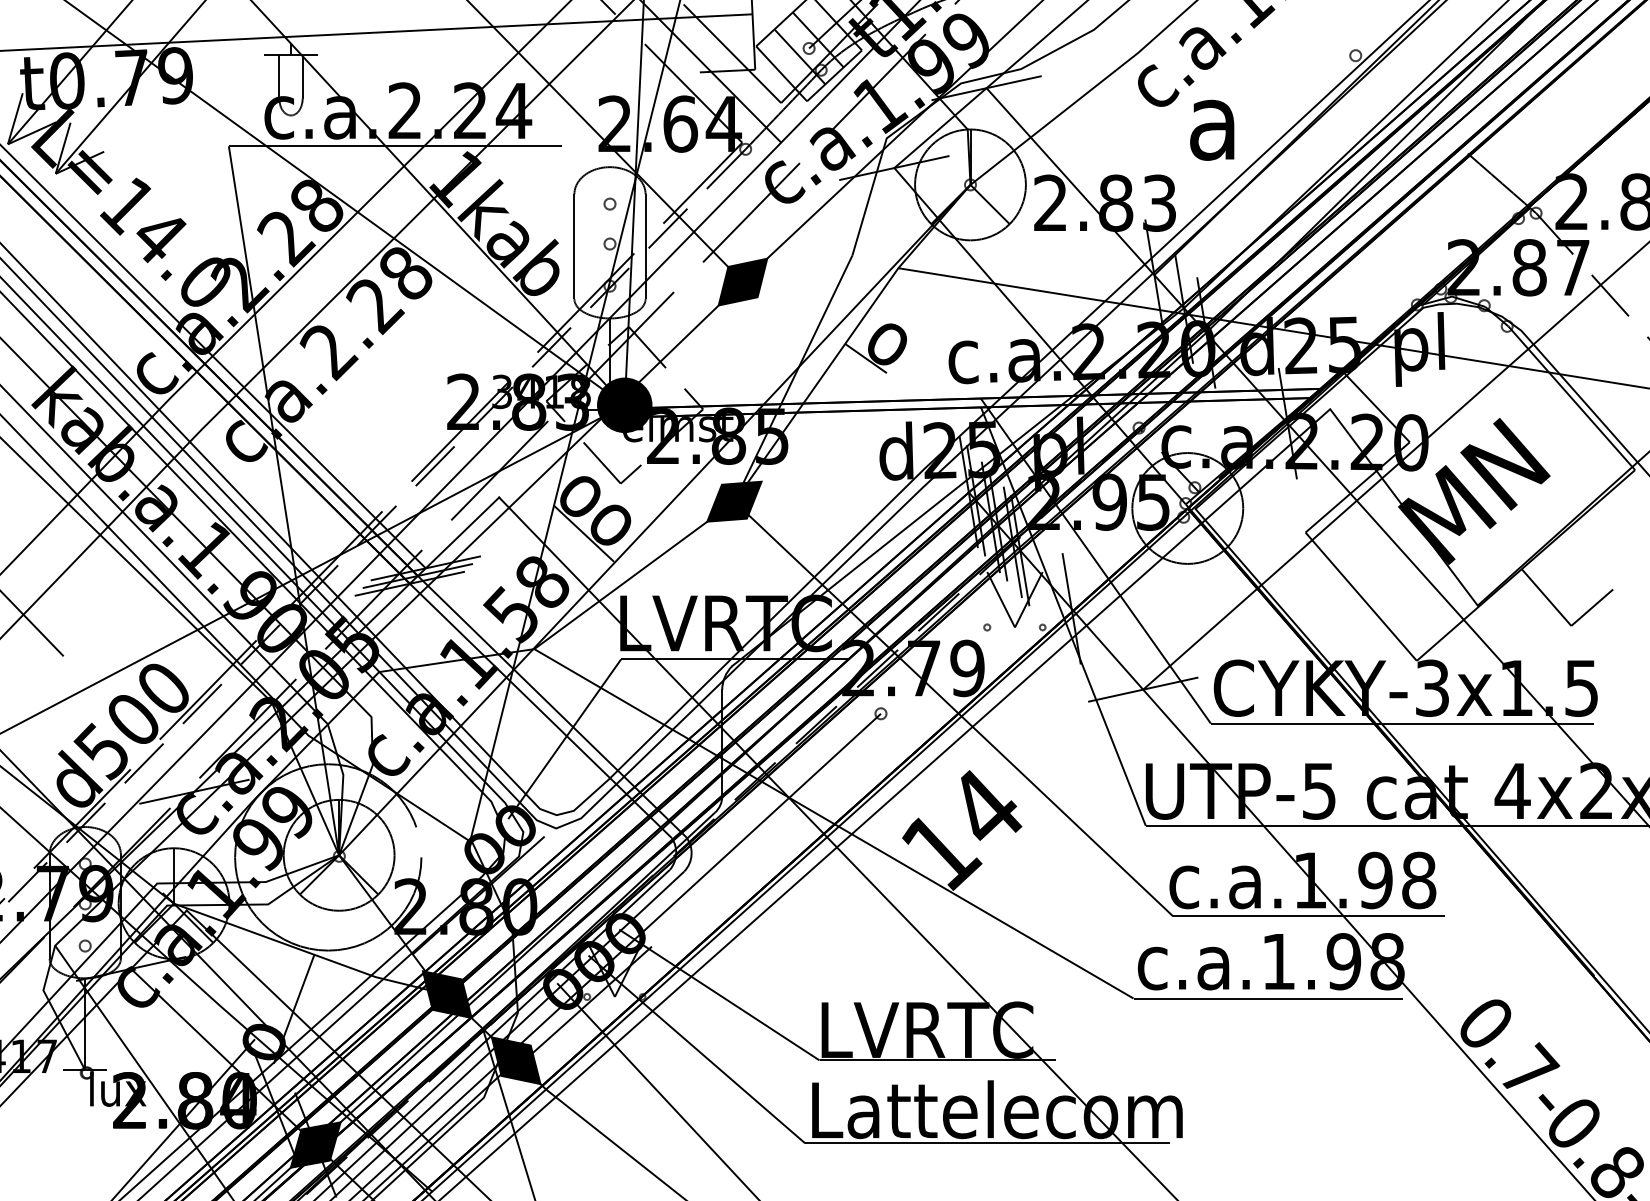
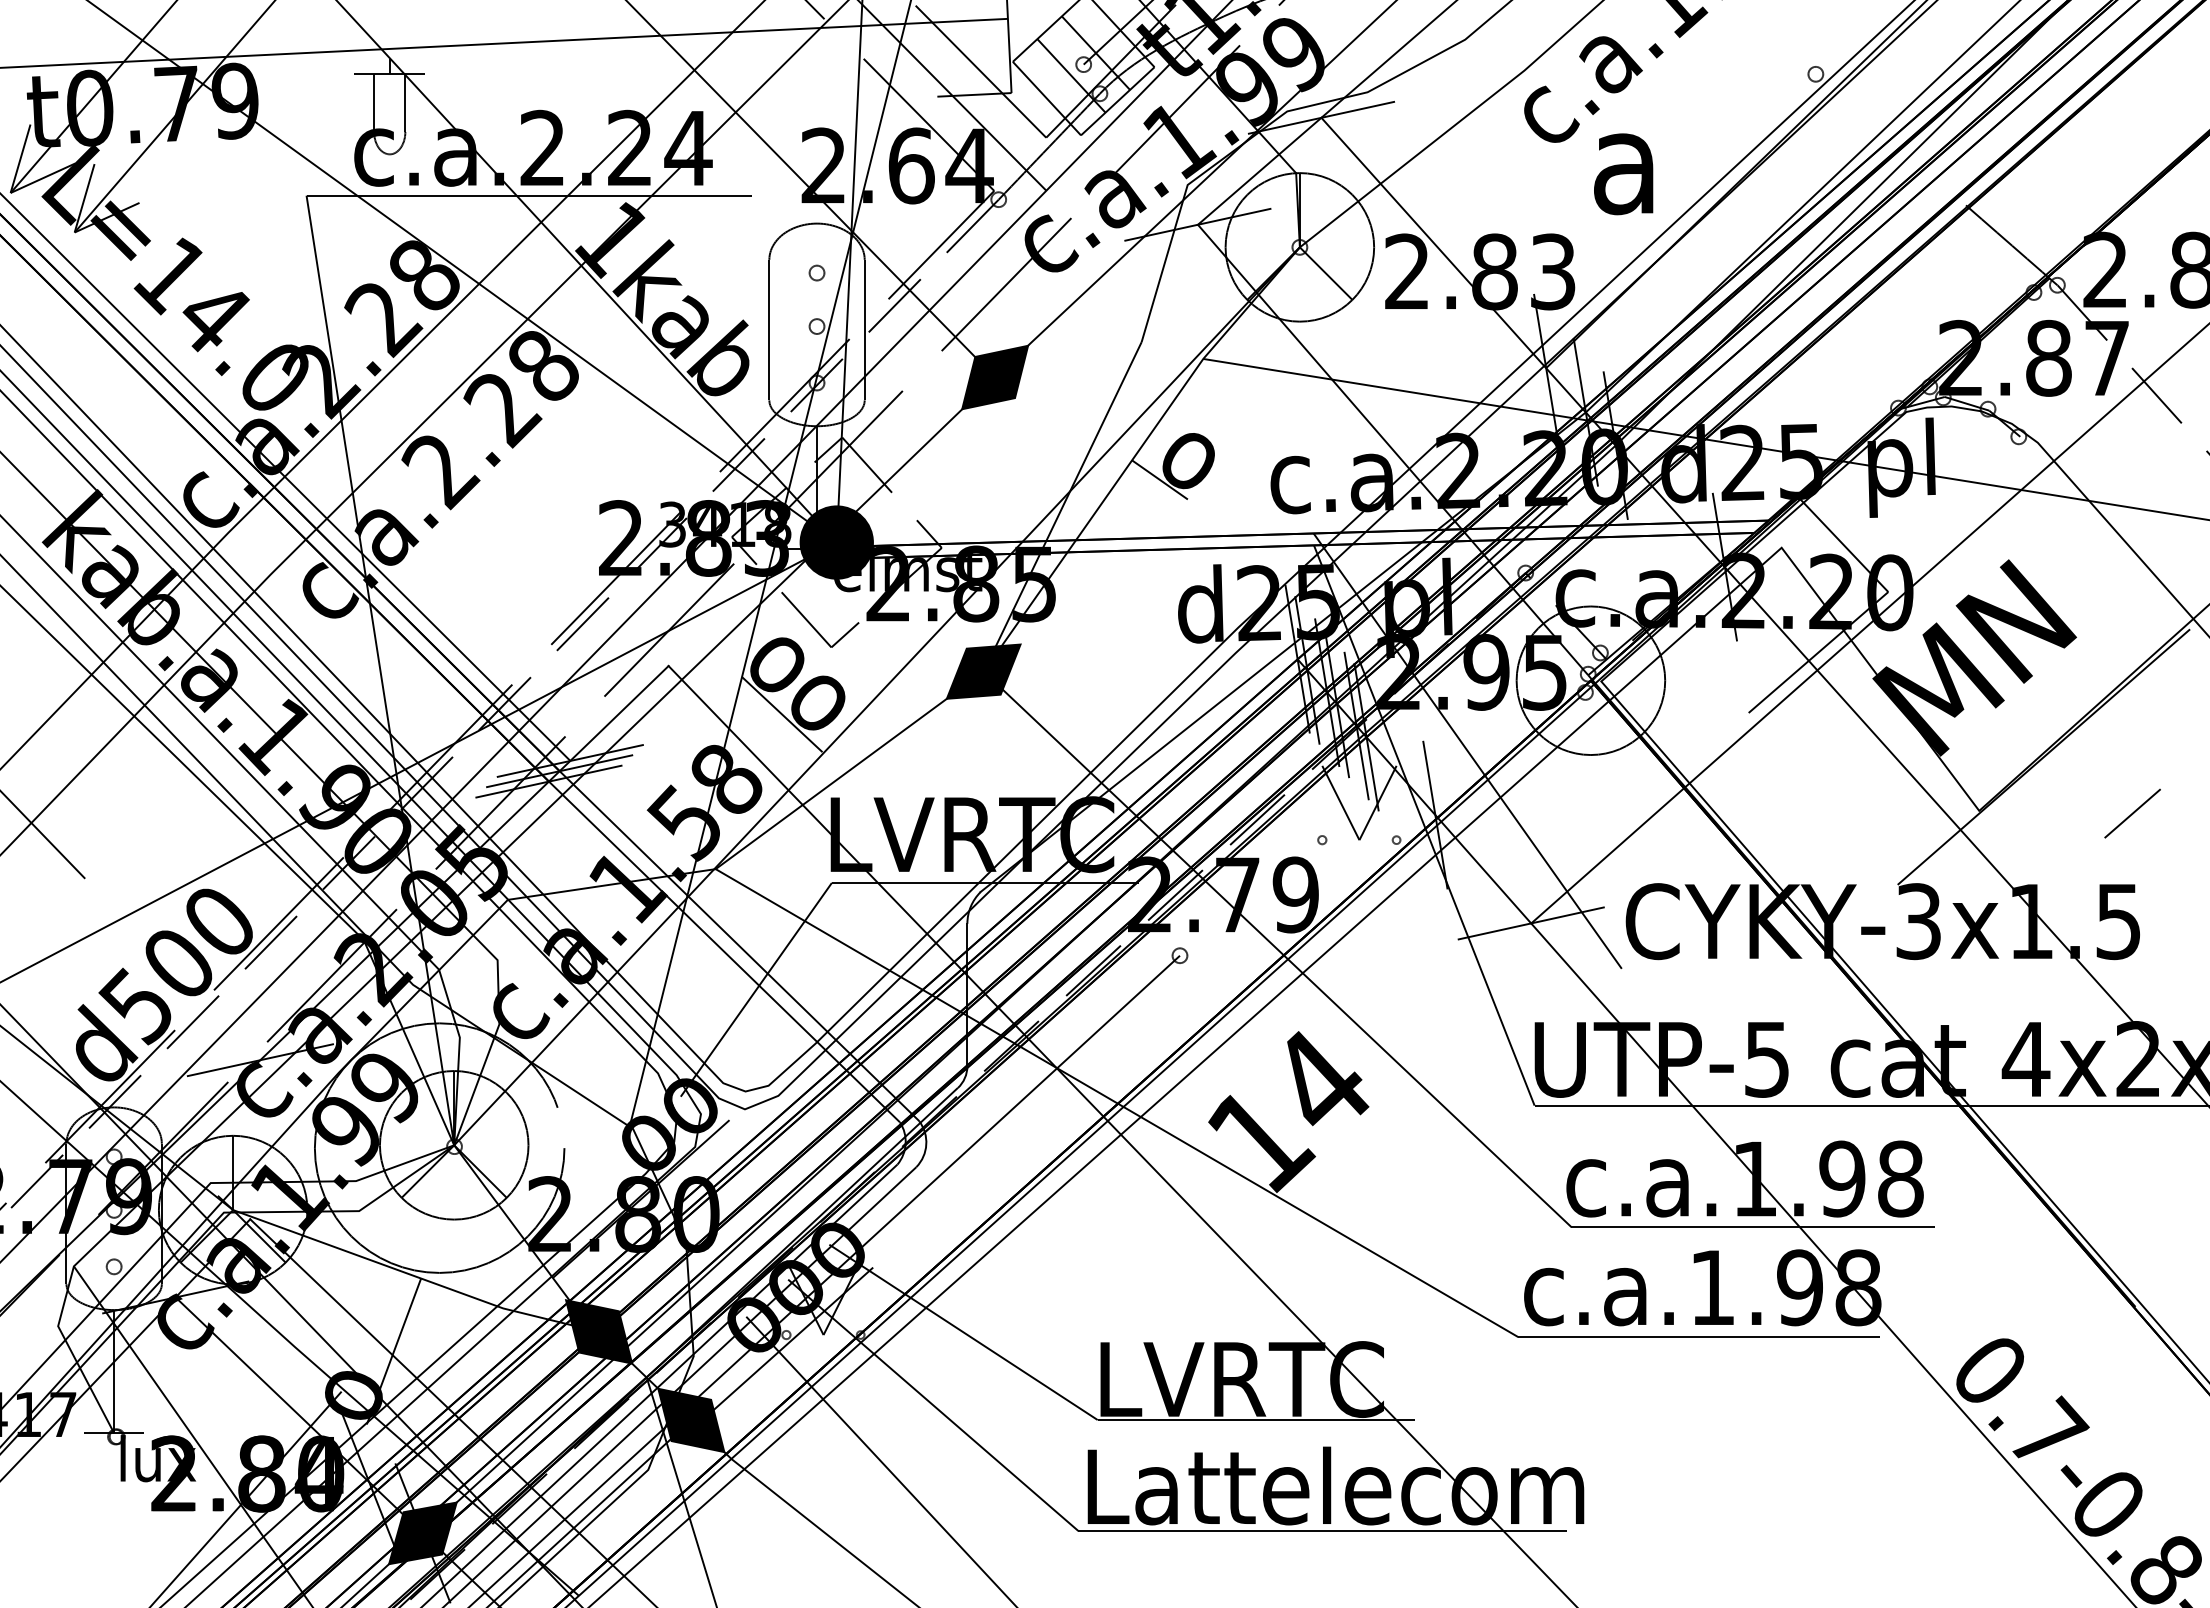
line: (1571, 397) -> (2105, 532), removed
line: (1360, 596) -> (1822, 798), removed
line: (1546, 597) -> (2071, 800), removed
line: (1401, 723) -> (1877, 968), removed

